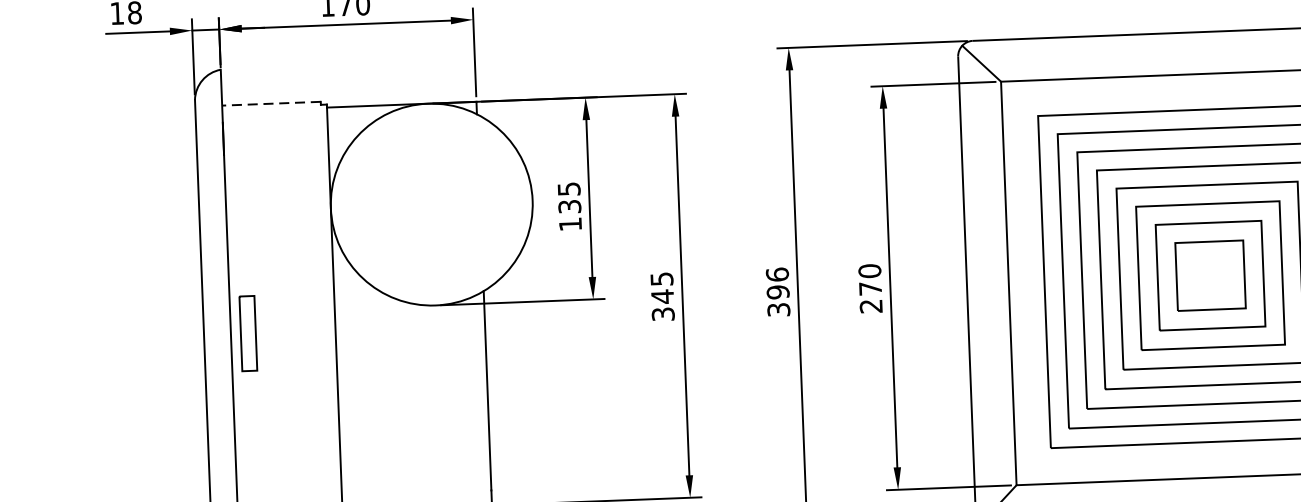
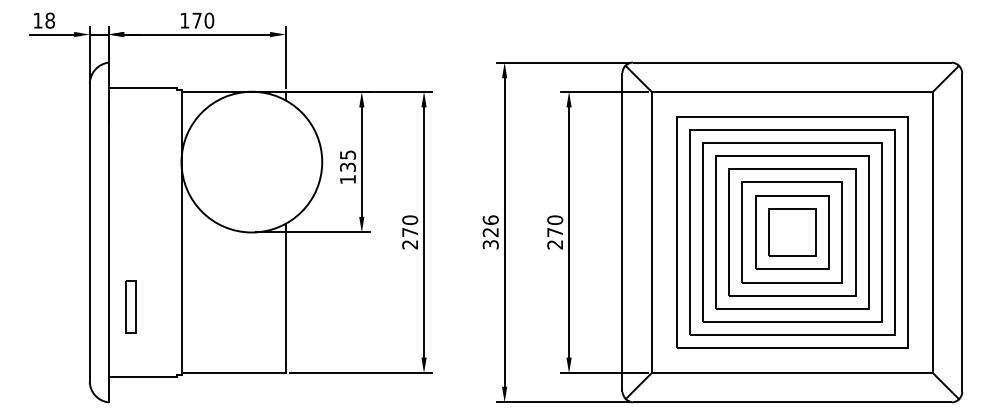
line: (270, 103) -> (142, 87), dashed -> solid
text: (777, 292) -> (490, 232), 396 -> 326
text: (663, 296) -> (410, 232), 345 -> 270
part: (248, 332) -> (130, 306), moved

